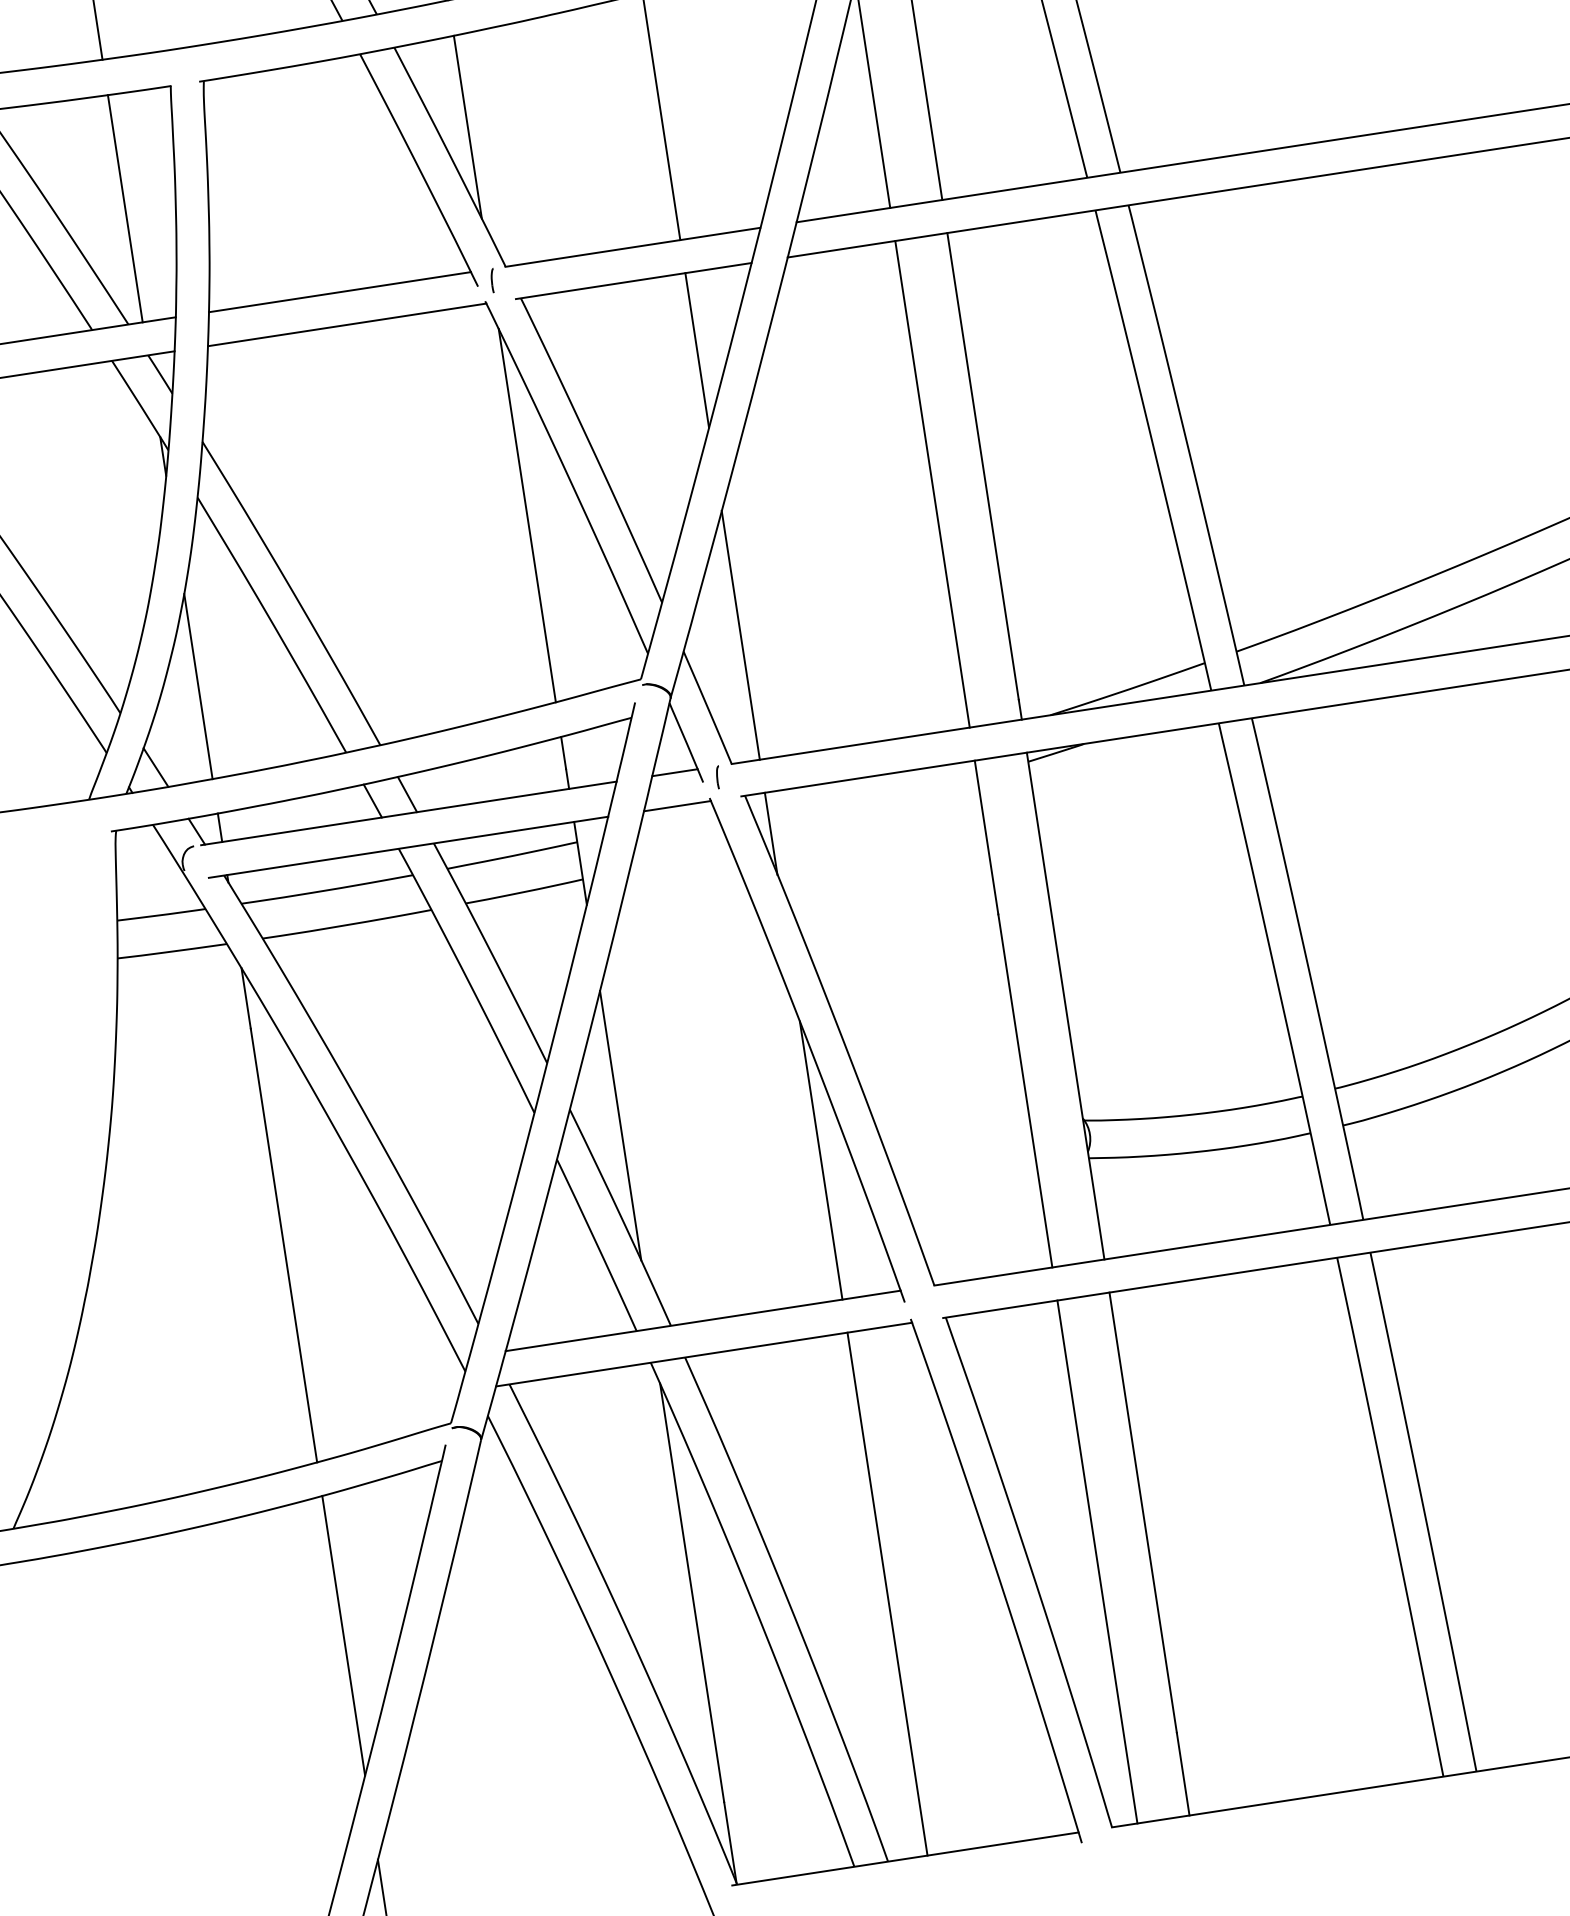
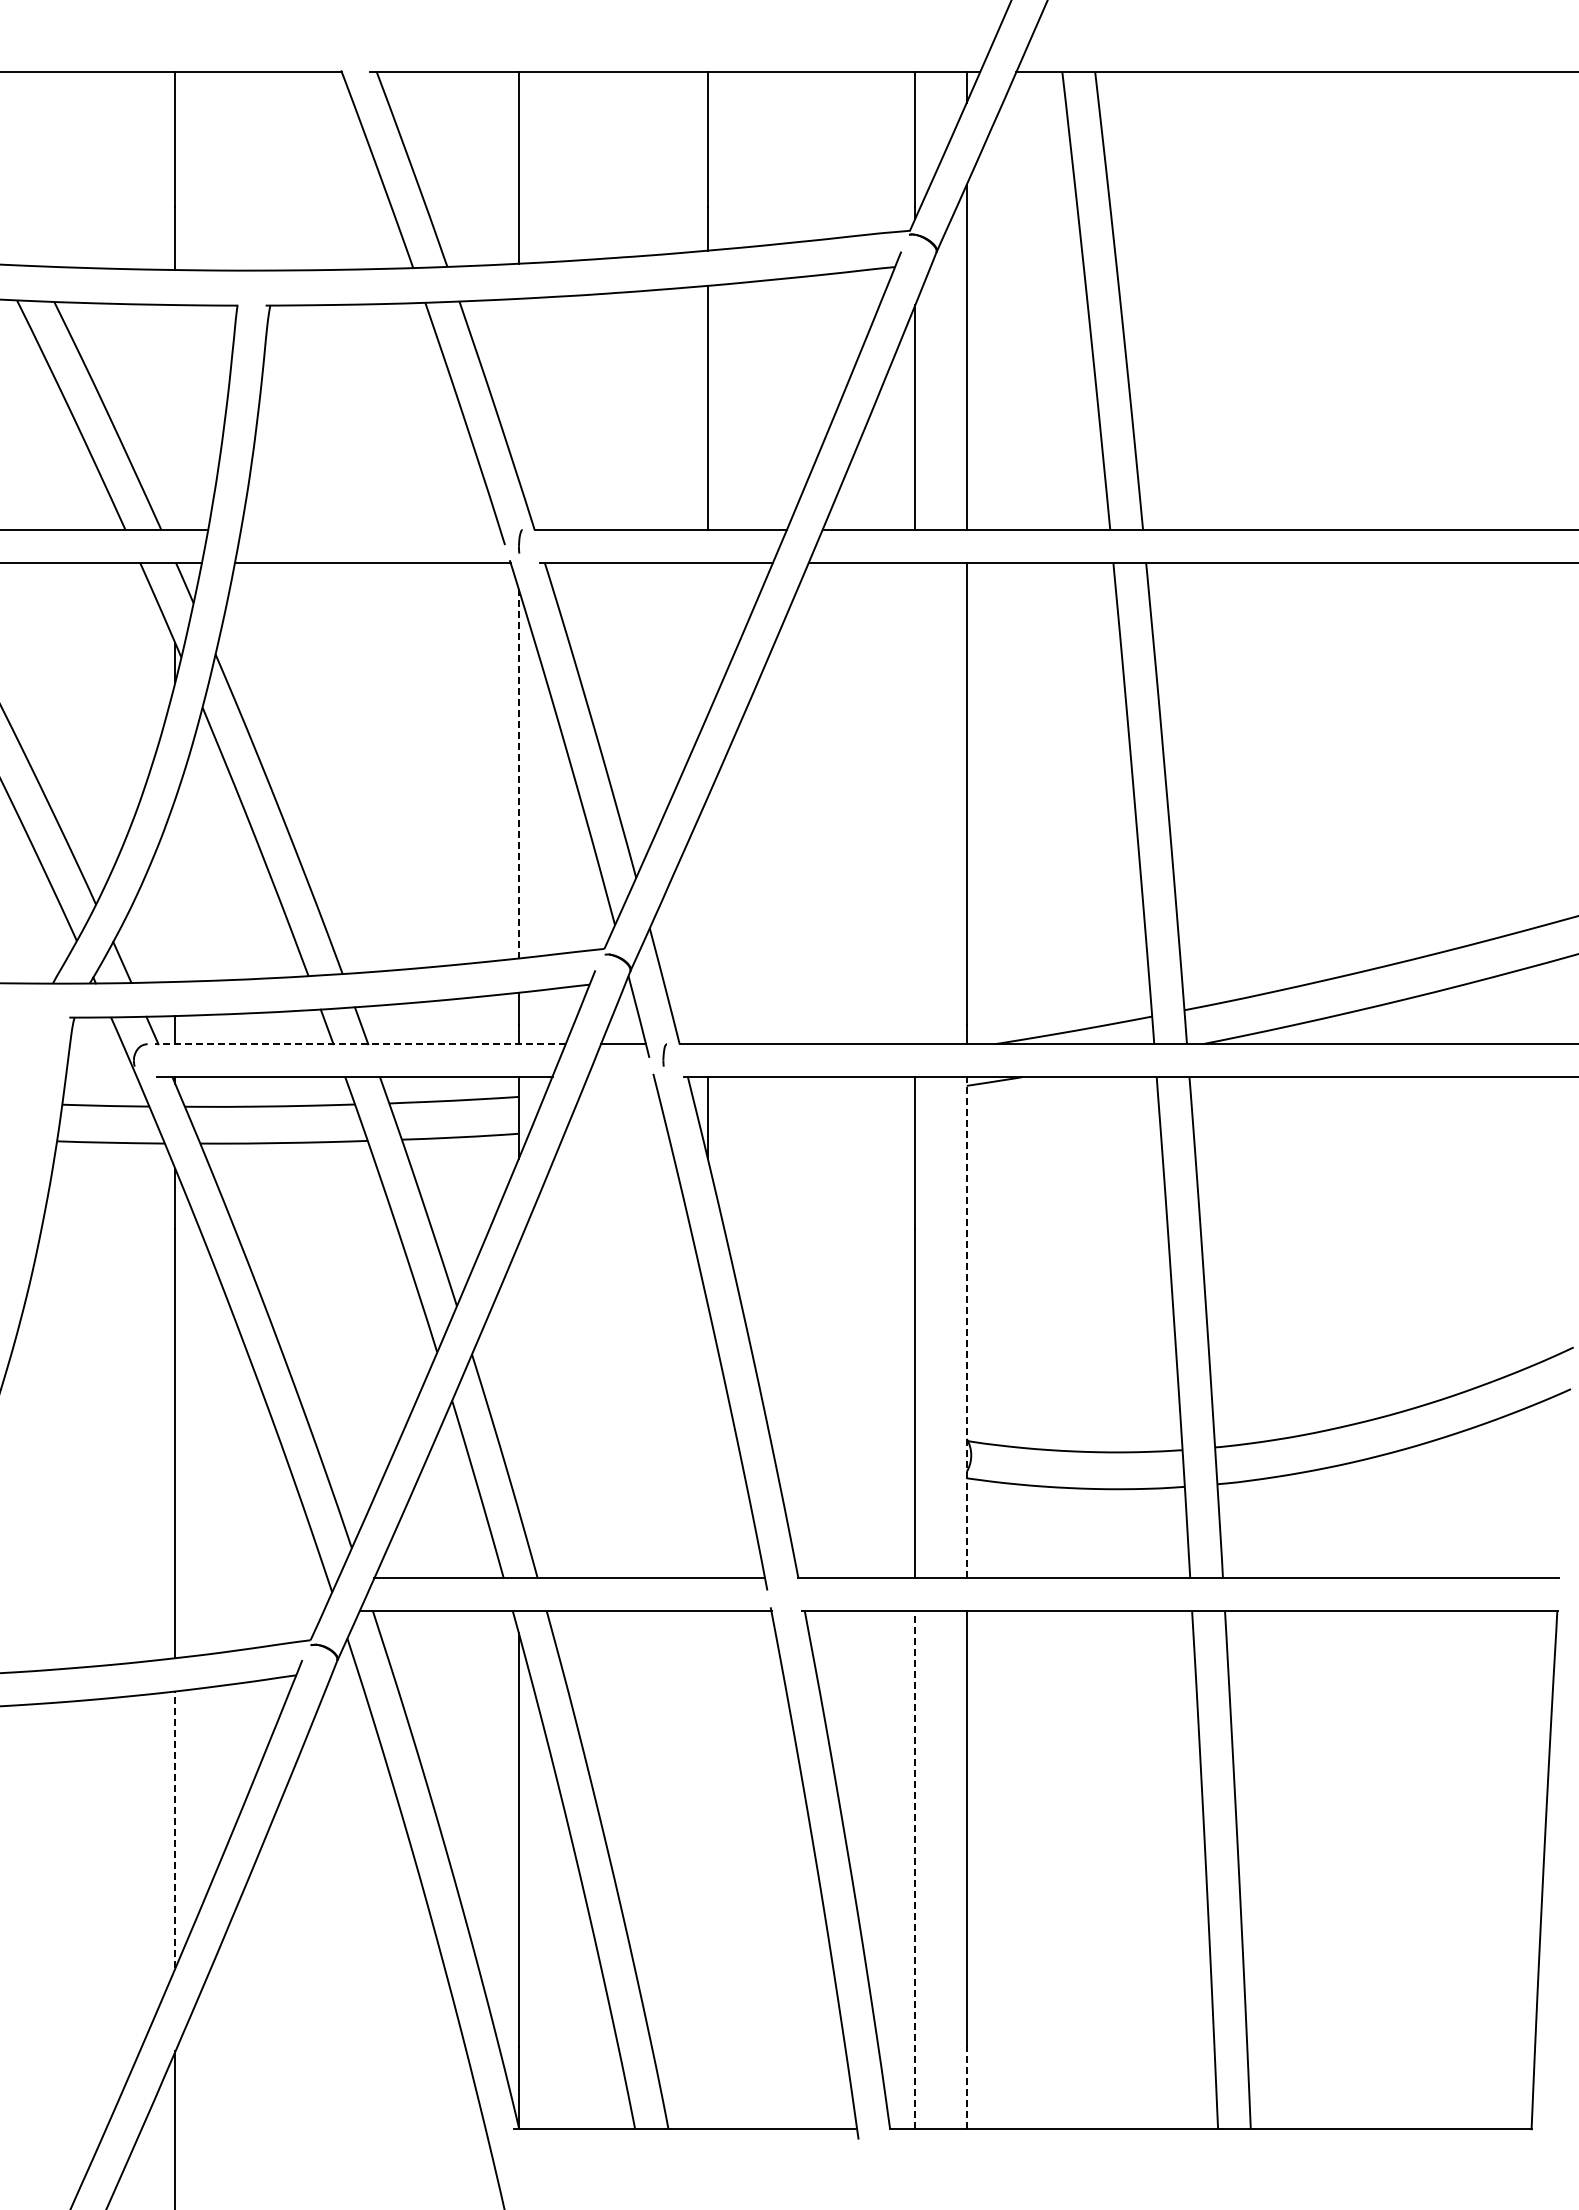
line: (467, 126) -> (518, 388), removed
line: (125, 208) -> (175, 417), removed
line: (339, 291) -> (370, 529), removed
line: (697, 349) -> (707, 638), removed
line: (932, 484) -> (915, 803), removed
line: (527, 515) -> (518, 773), solid -> dashed
line: (740, 634) -> (707, 920), removed
line: (198, 686) -> (175, 890), removed
line: (676, 805) -> (620, 1076), removed
line: (409, 813) -> (360, 1044), solid -> dashed
line: (1065, 1005) -> (966, 1327), solid -> dashed
line: (620, 1125) -> (518, 1377), removed
line: (821, 1160) -> (707, 1440), removed
line: (1097, 1561) -> (915, 1869), solid -> dashed
line: (887, 1593) -> (707, 1869), removed
line: (343, 1635) -> (175, 1829), solid -> dashed
line: (1182, 1773) -> (966, 2087), solid -> dashed

